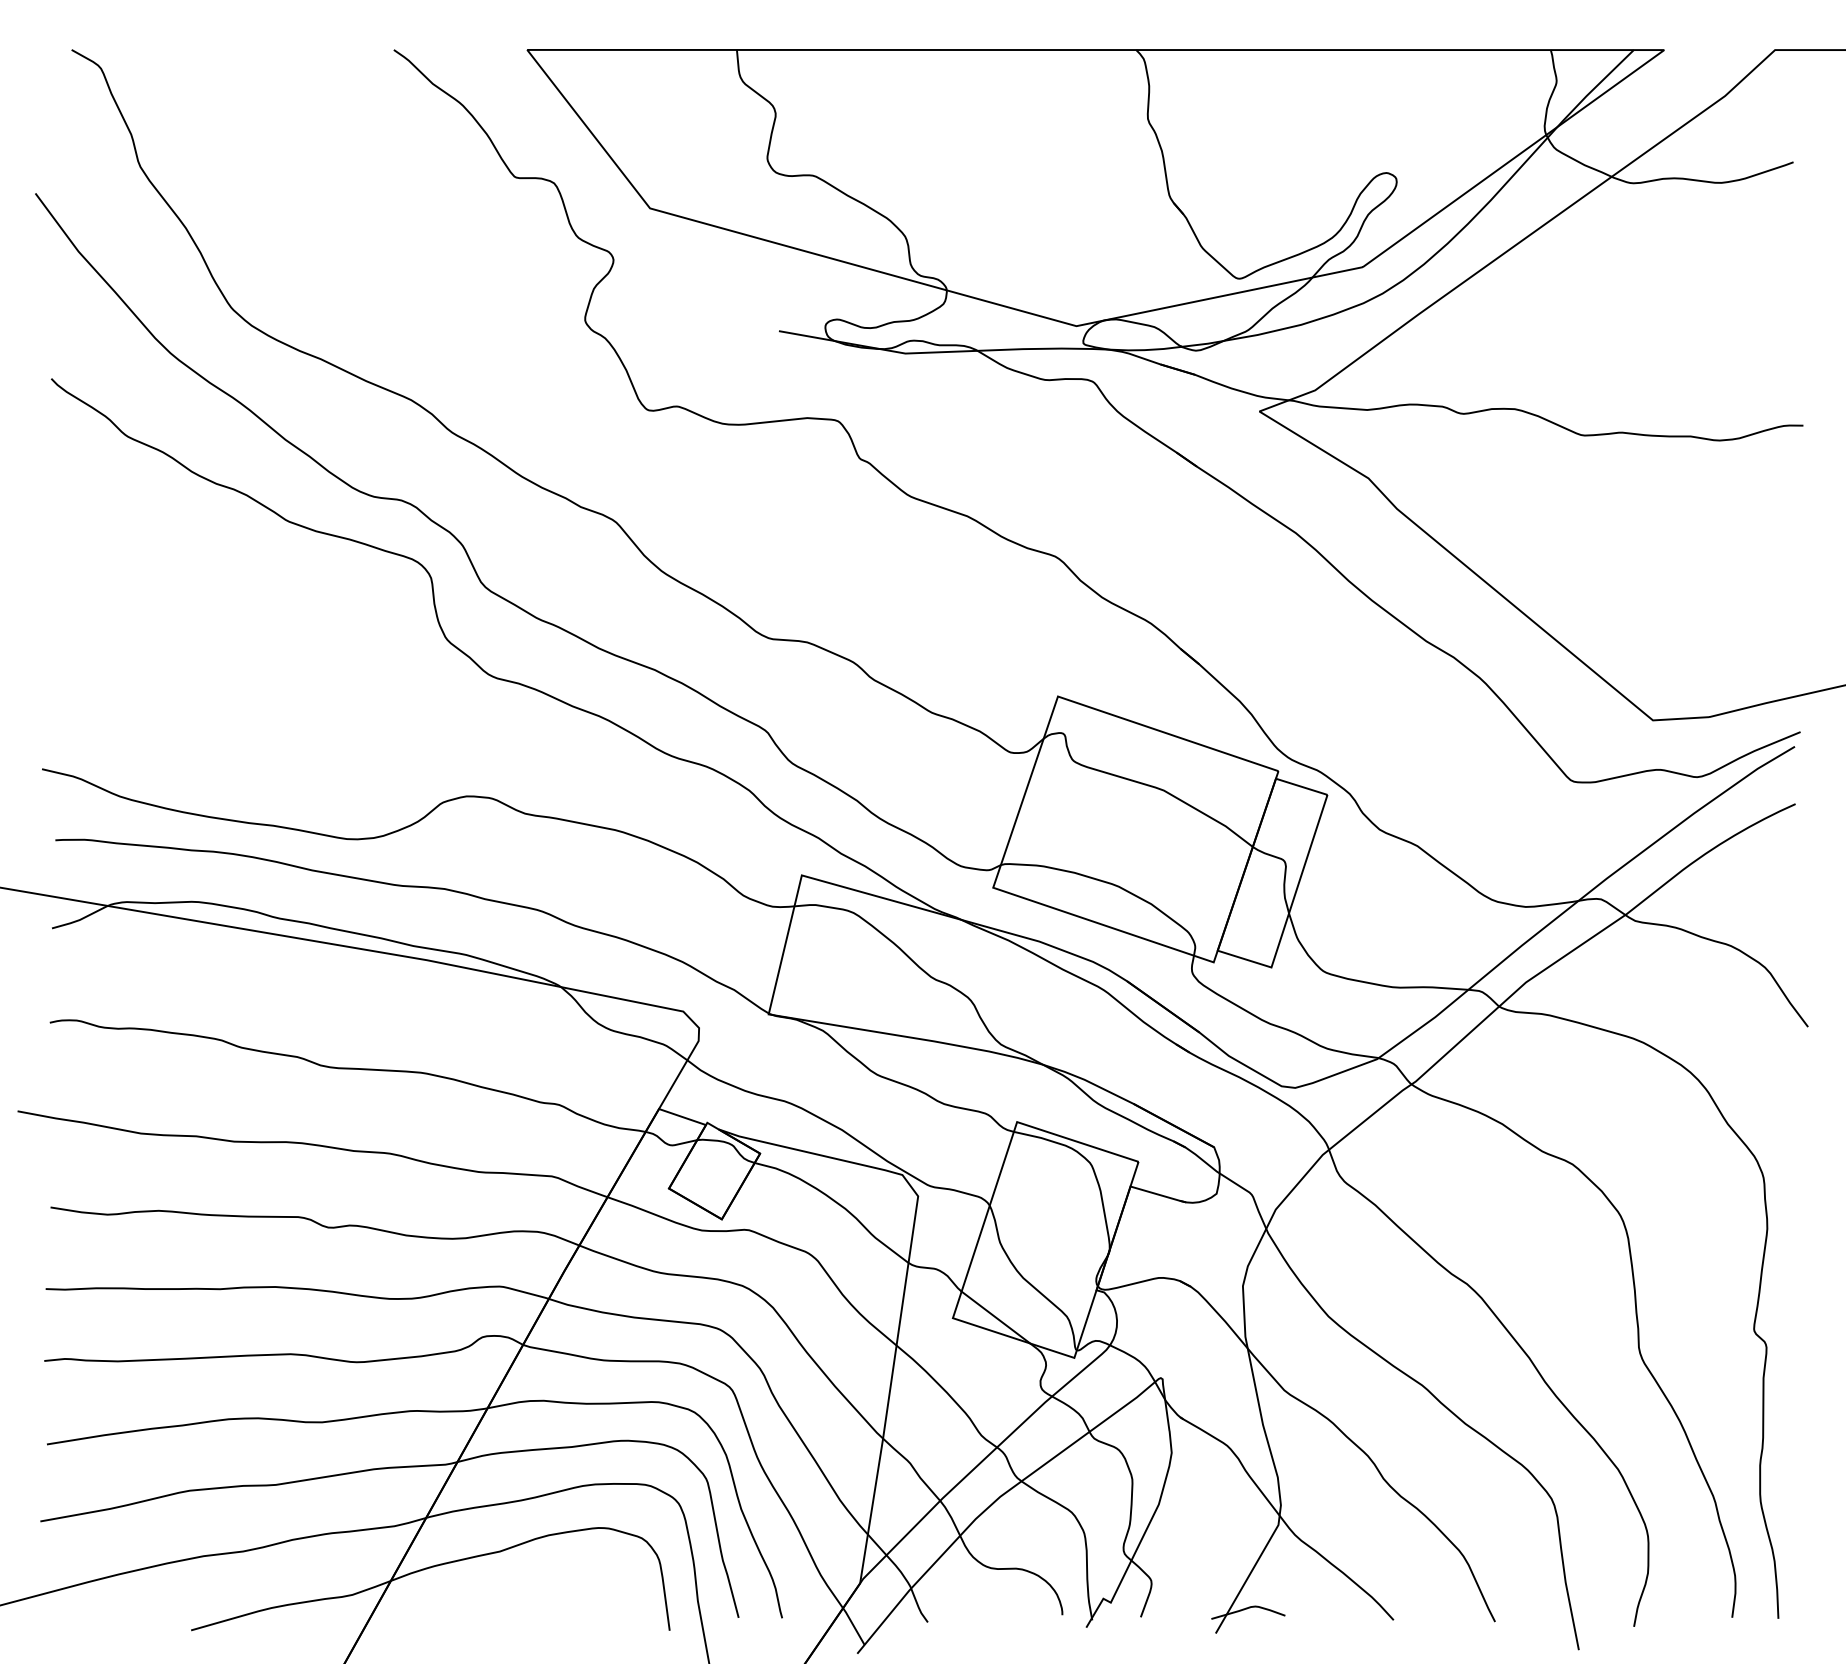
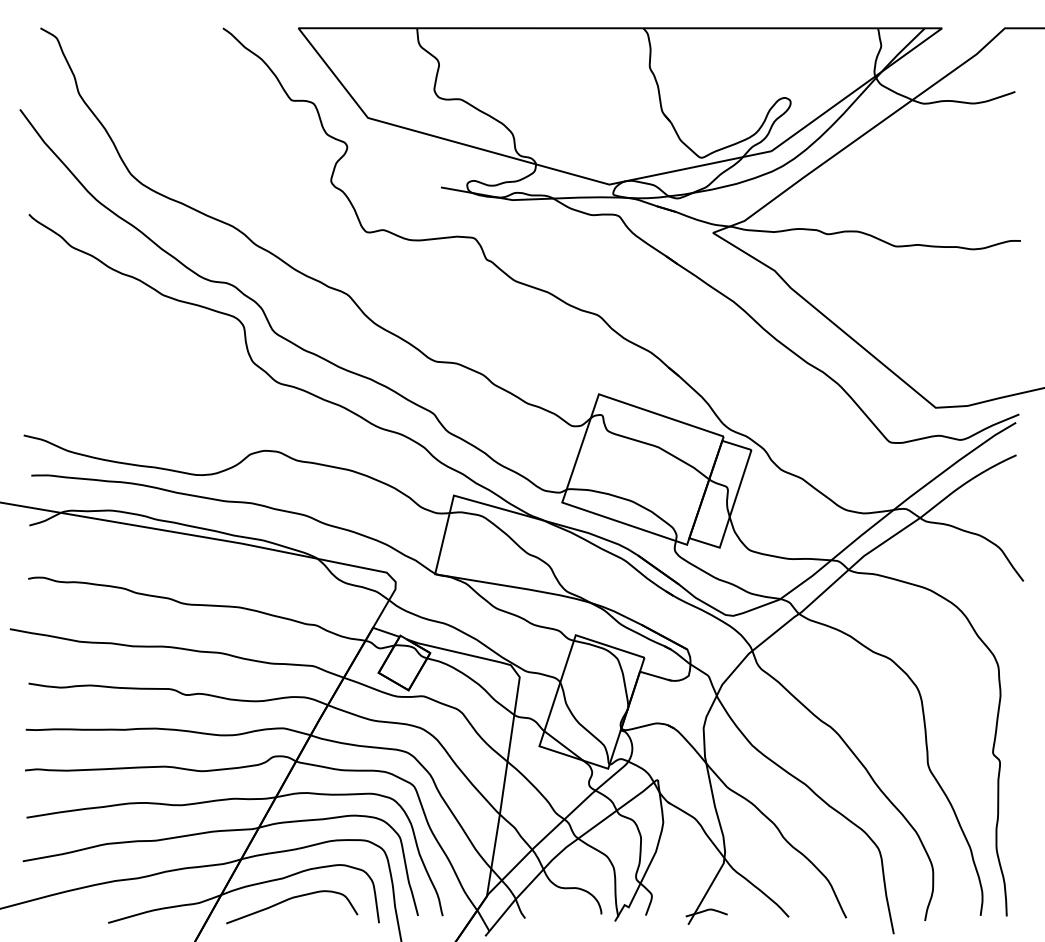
curve: (514, 1588) -> (291, 899), added

